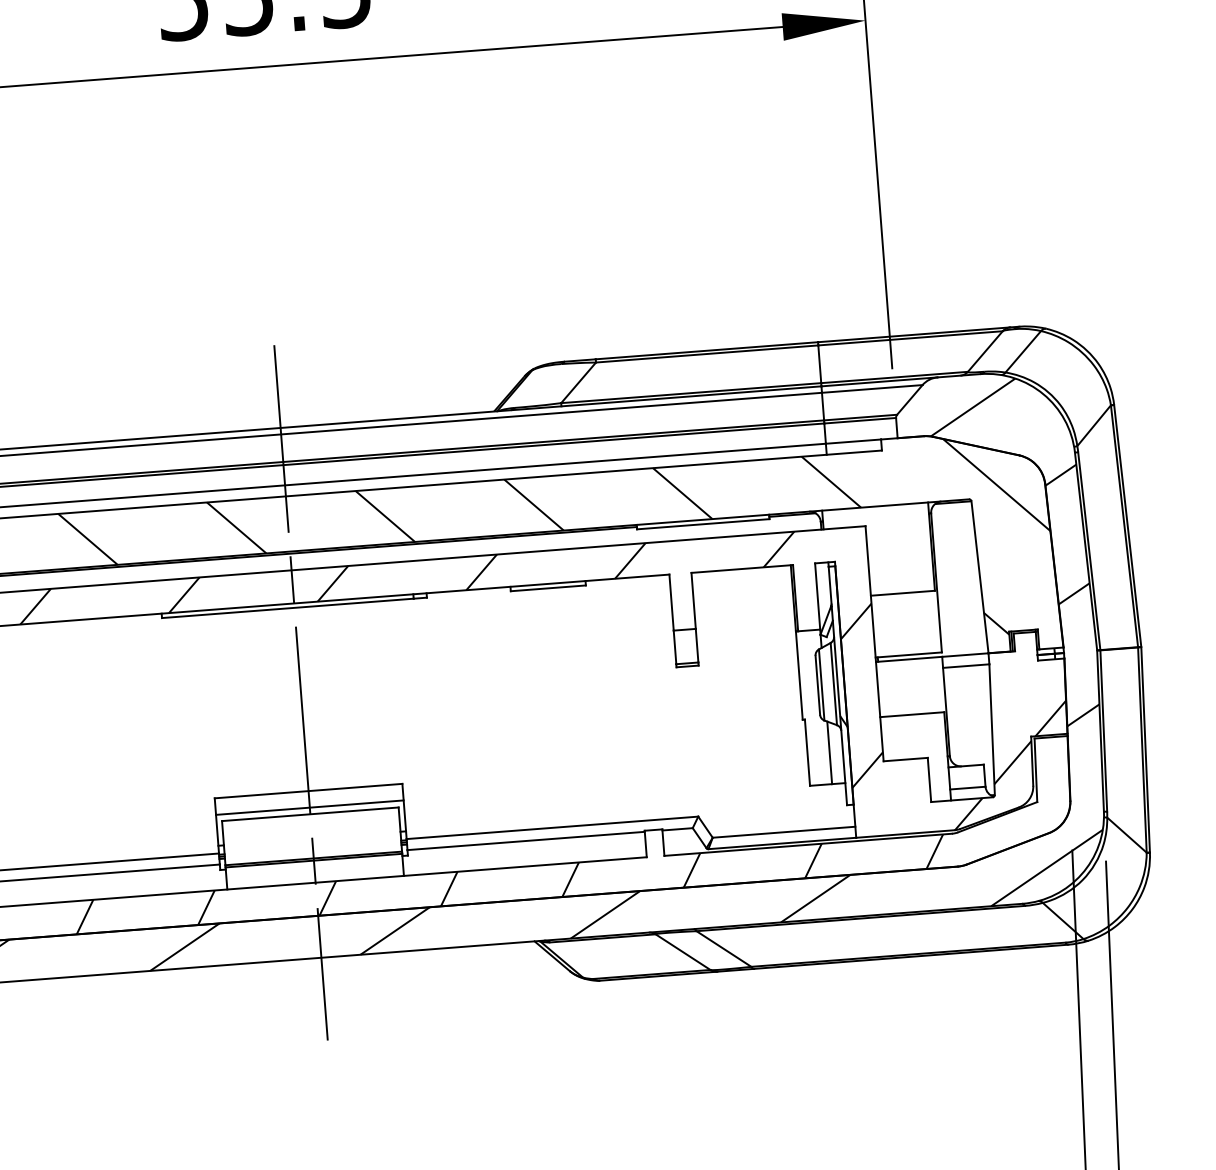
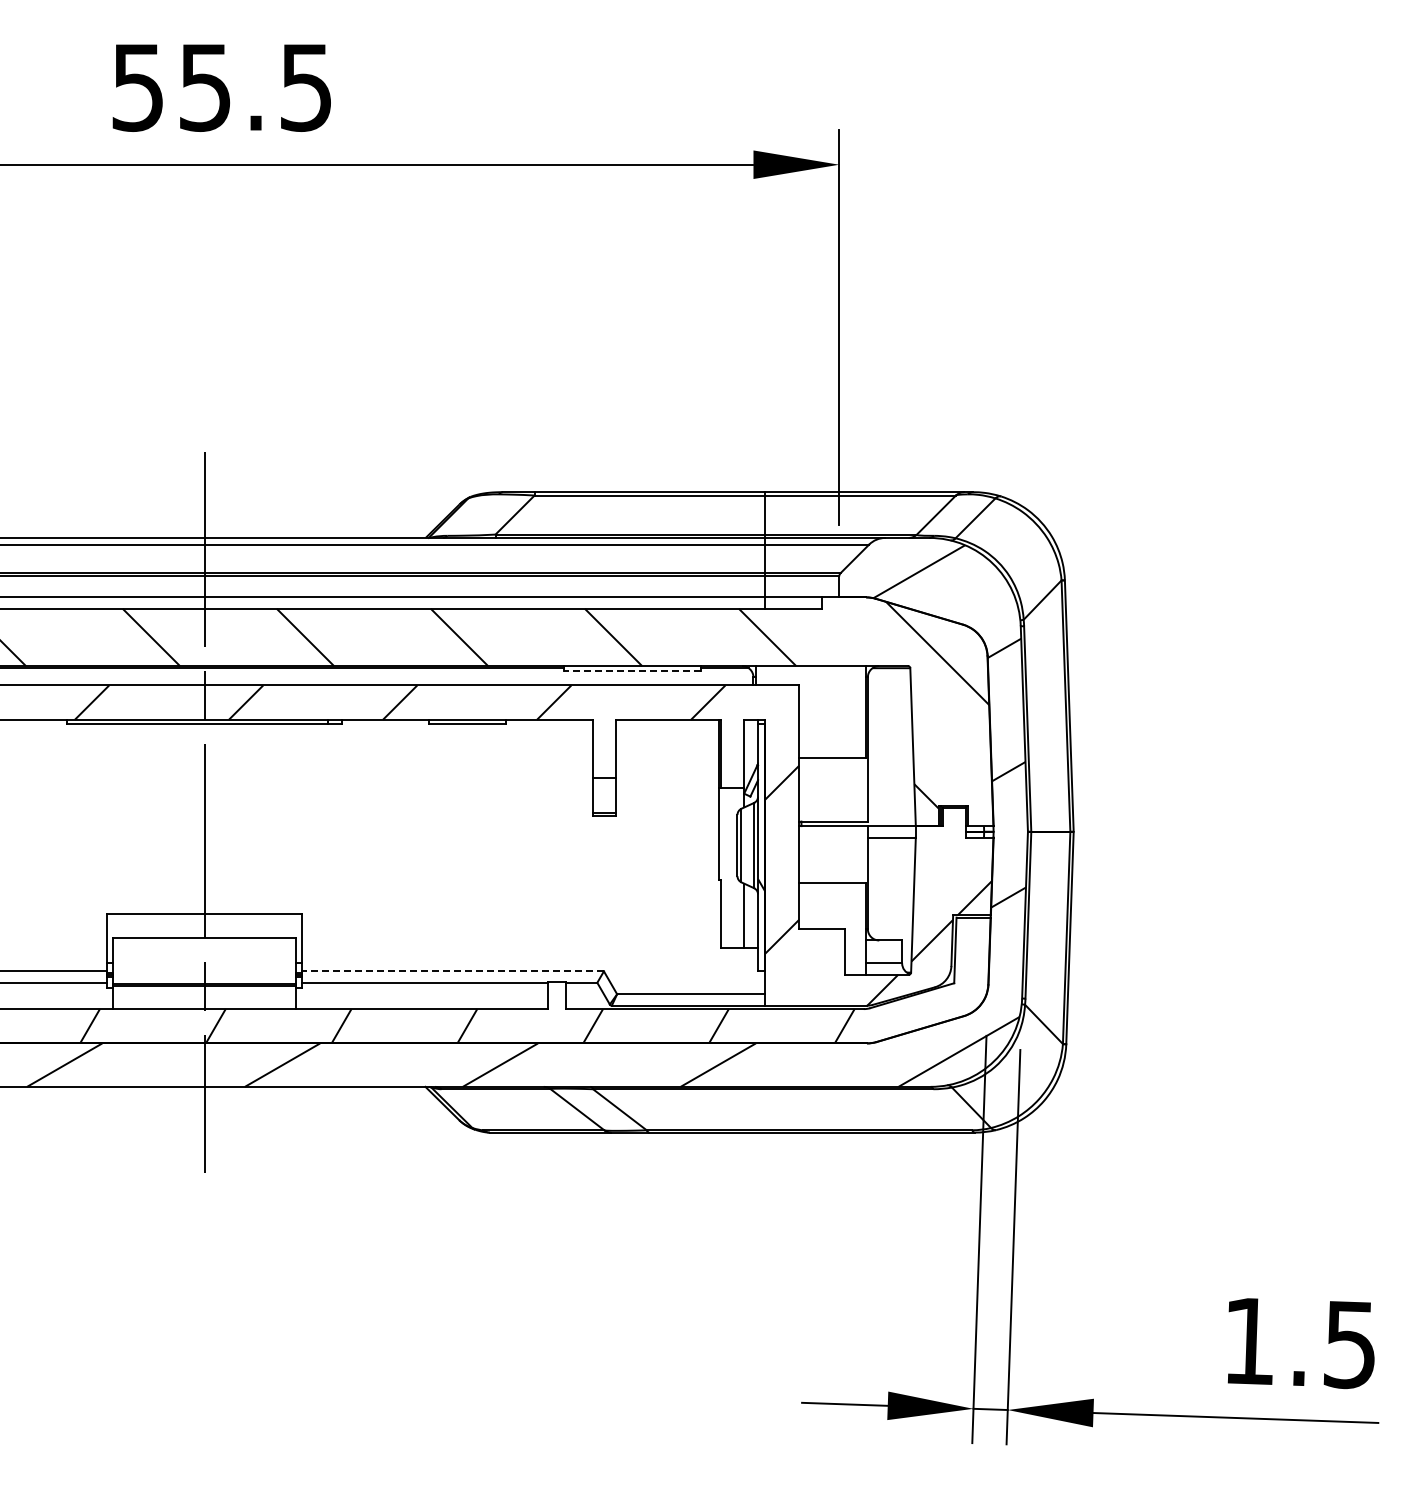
line: (703, 524) -> (632, 670), solid -> dashed
line: (309, 807) -> (204, 931), removed
line: (552, 828) -> (452, 971), solid -> dashed

